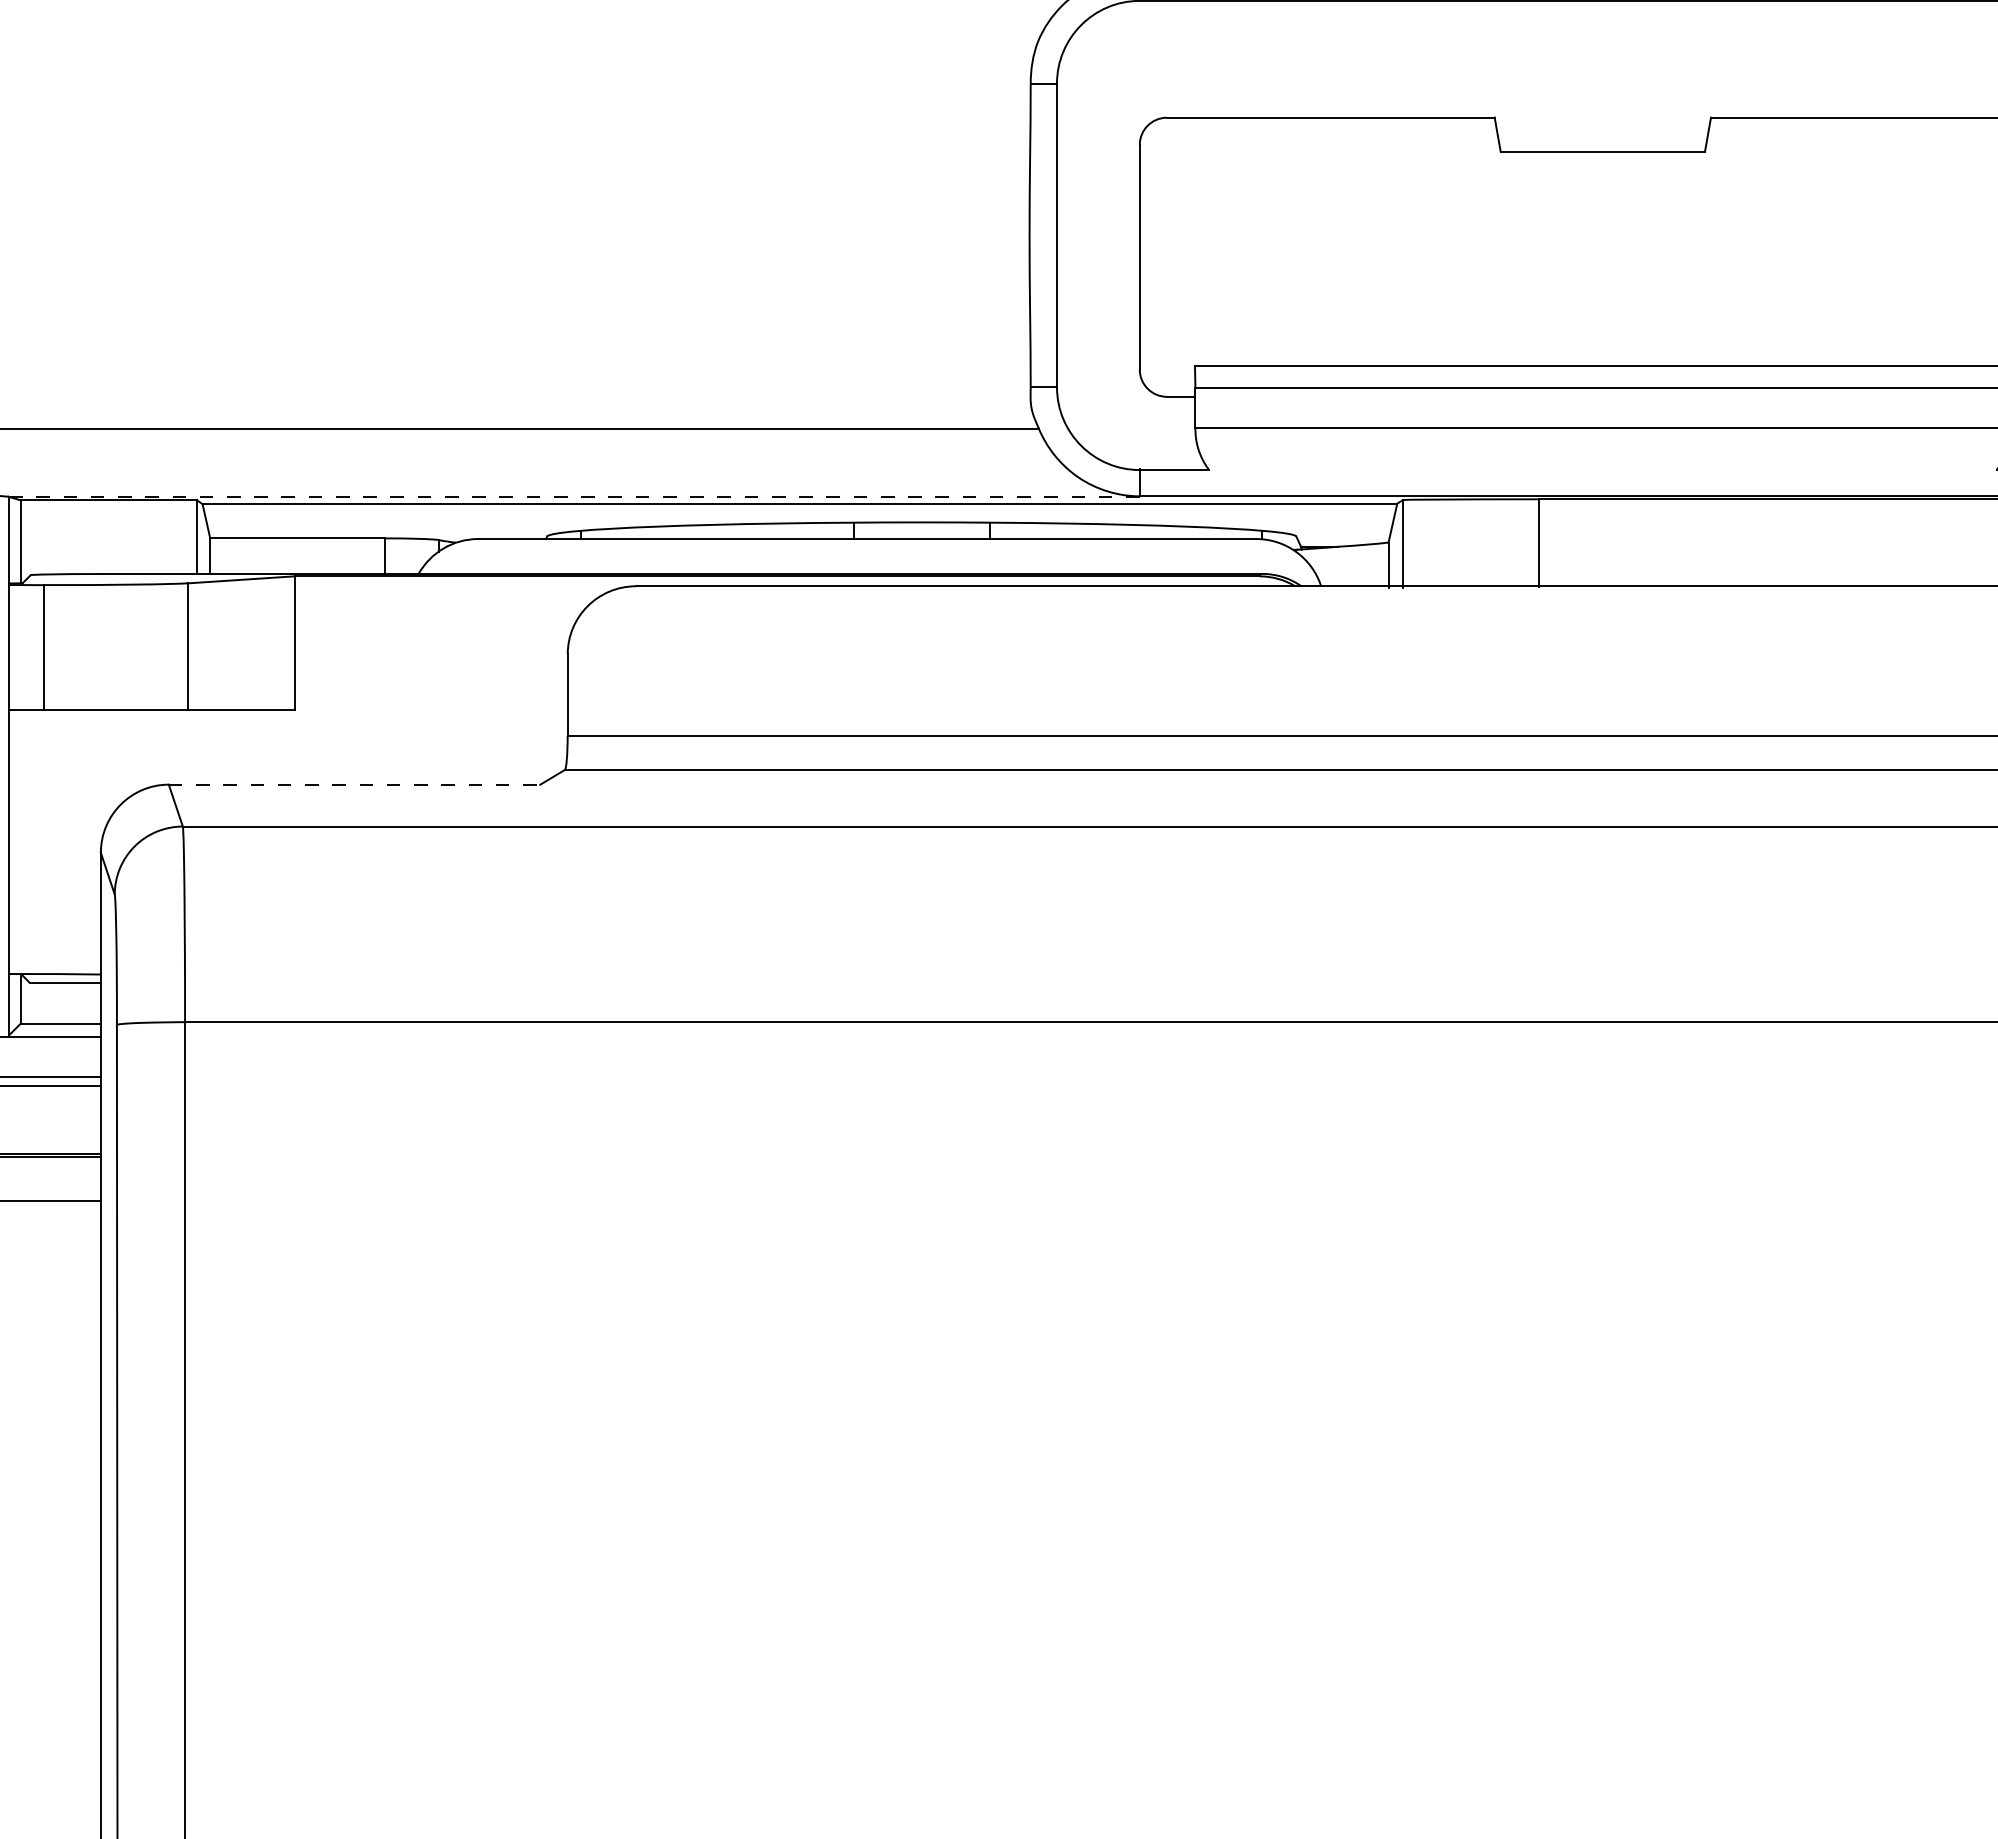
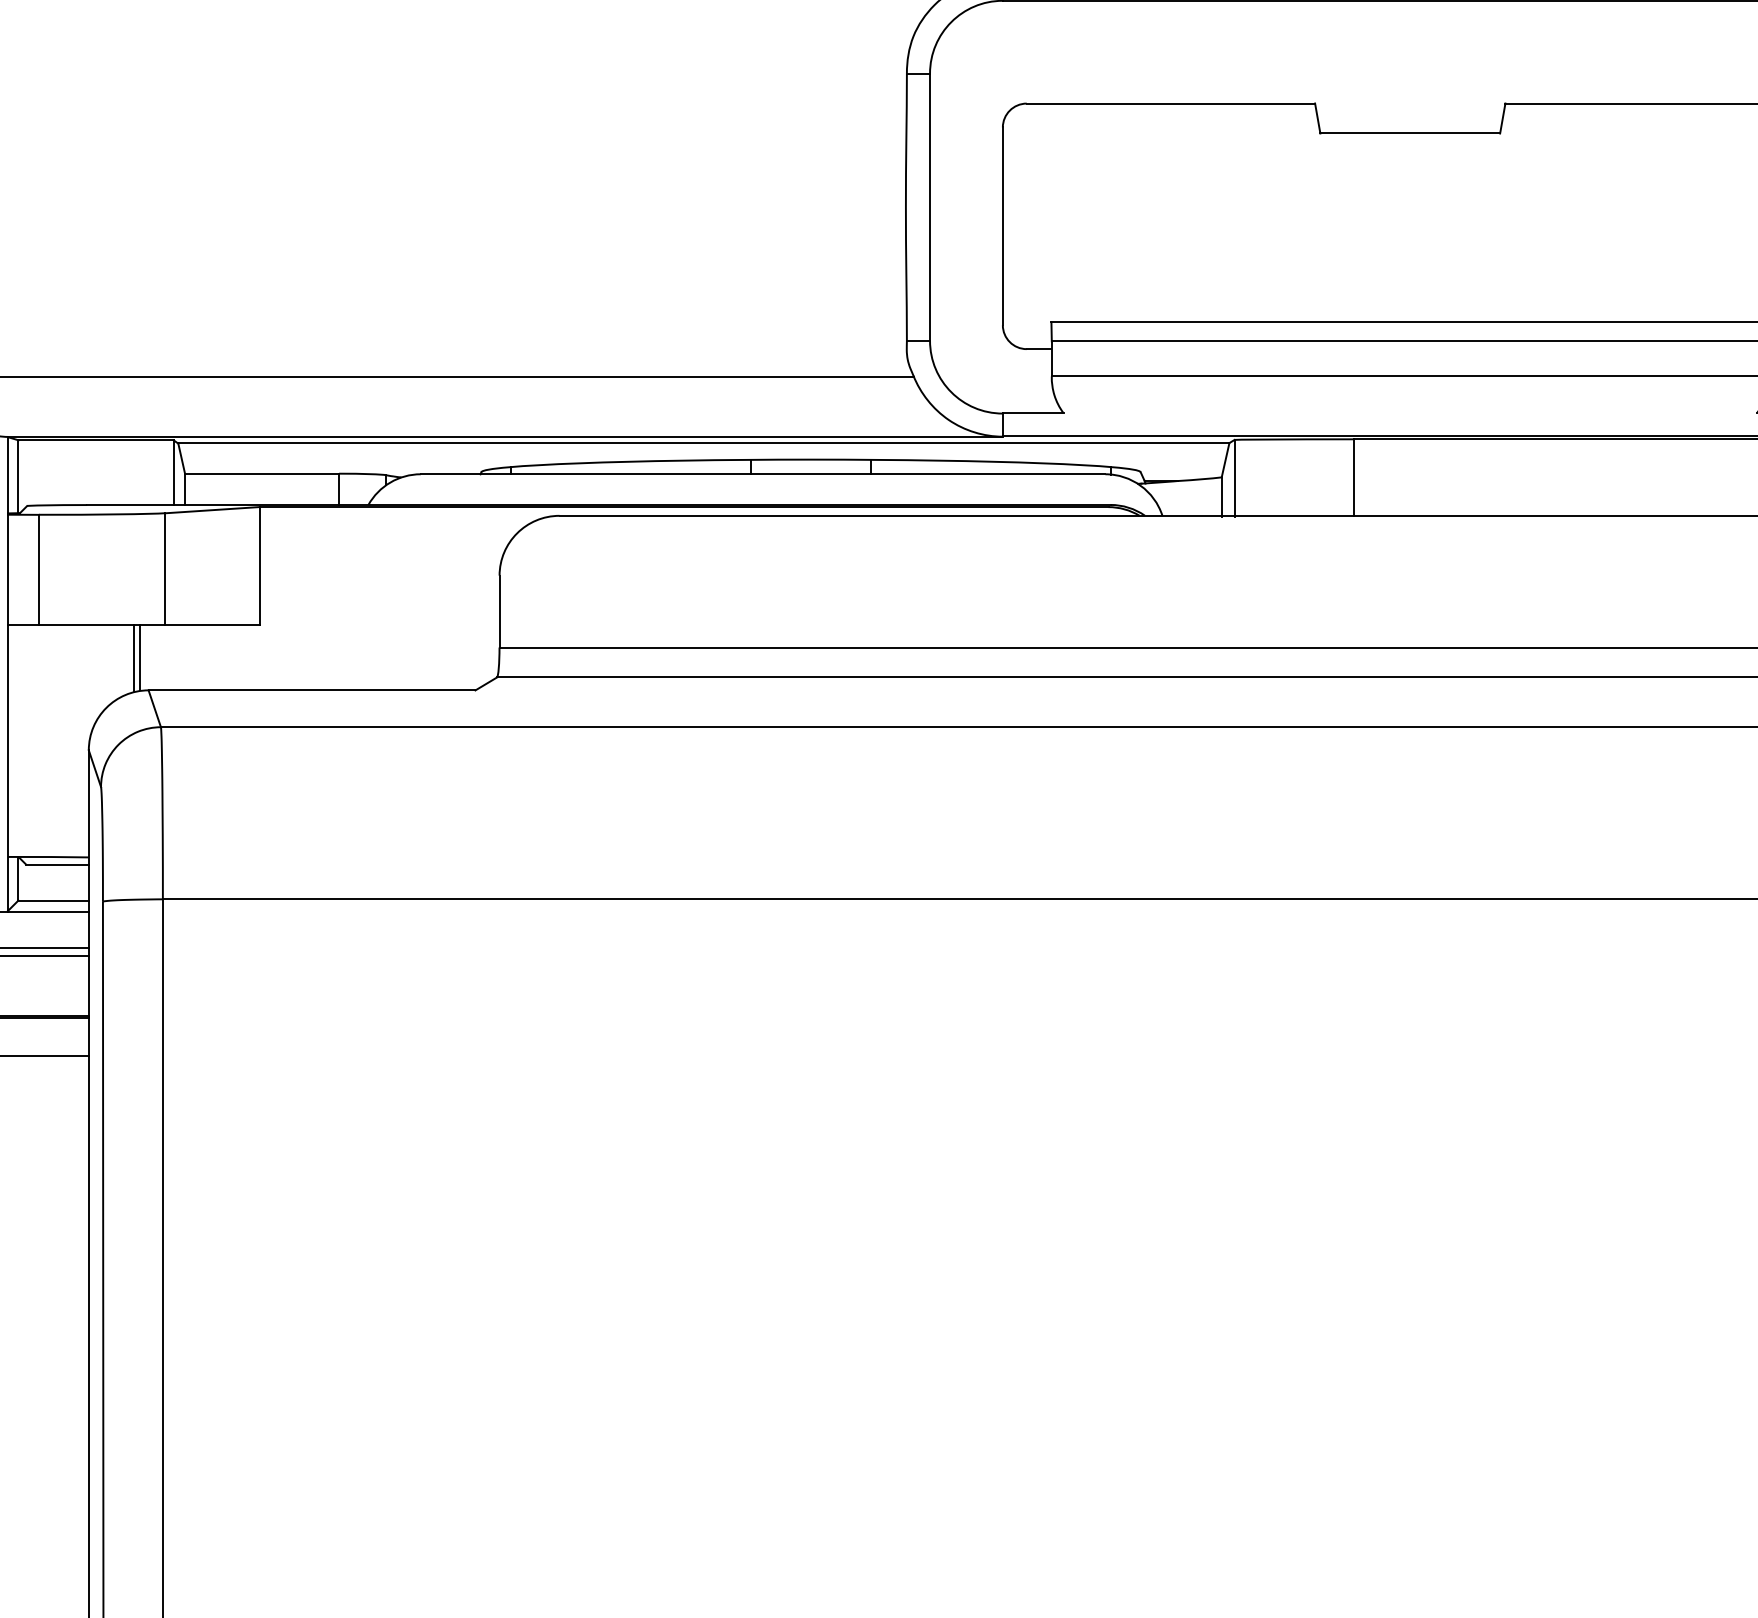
line: (573, 496) -> (504, 436), dashed -> solid
line: (158, 747) -> (139, 657), added
line: (152, 748) -> (134, 658), added
line: (354, 784) -> (311, 690), dashed -> solid

